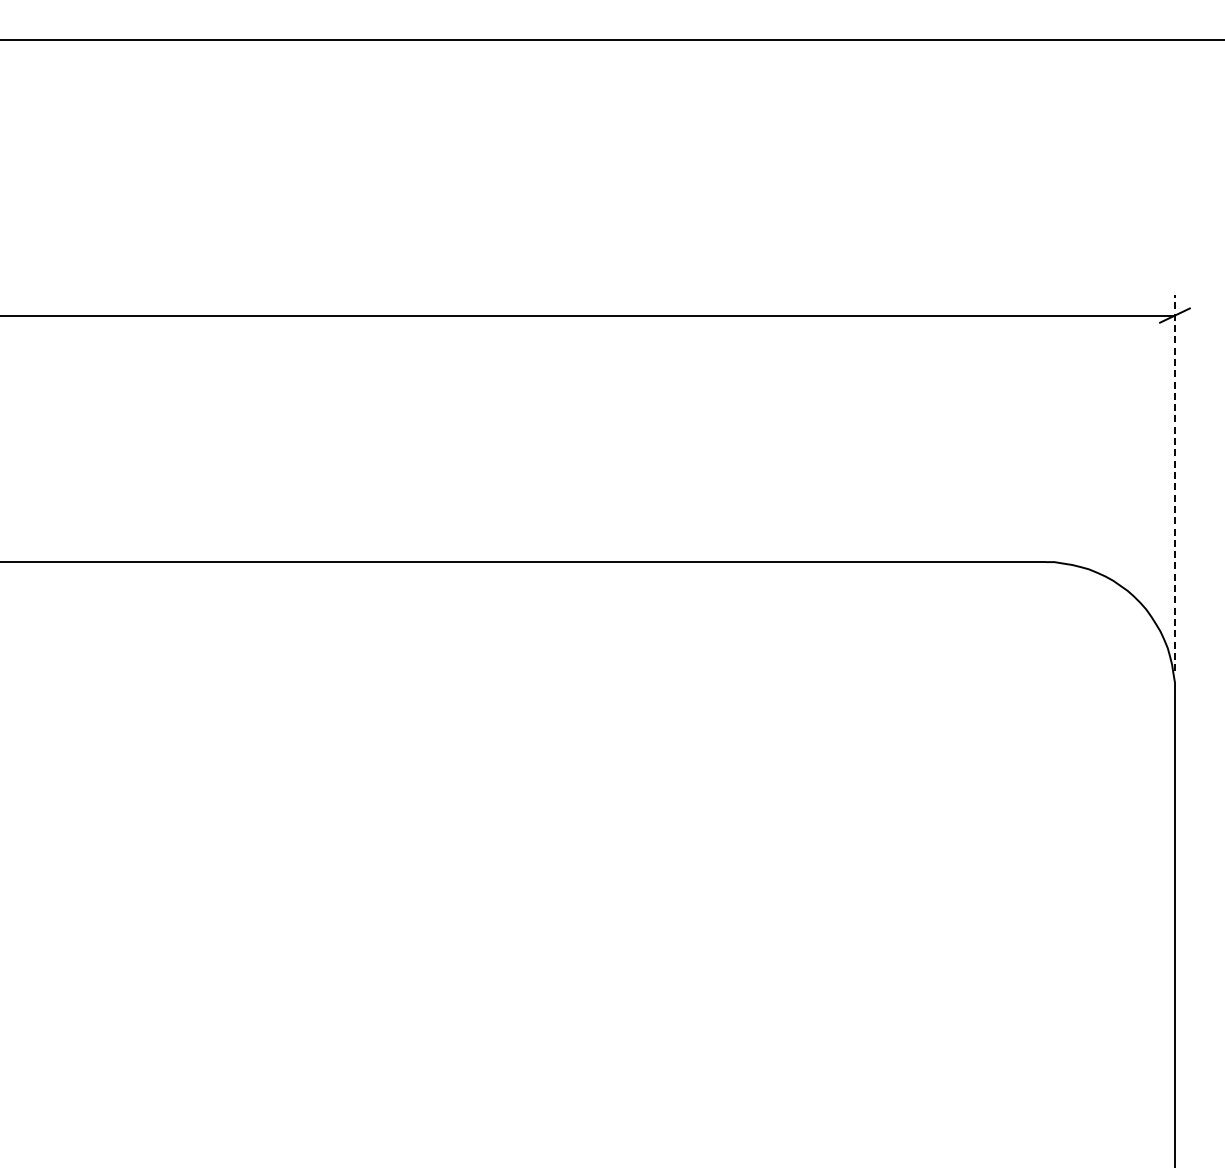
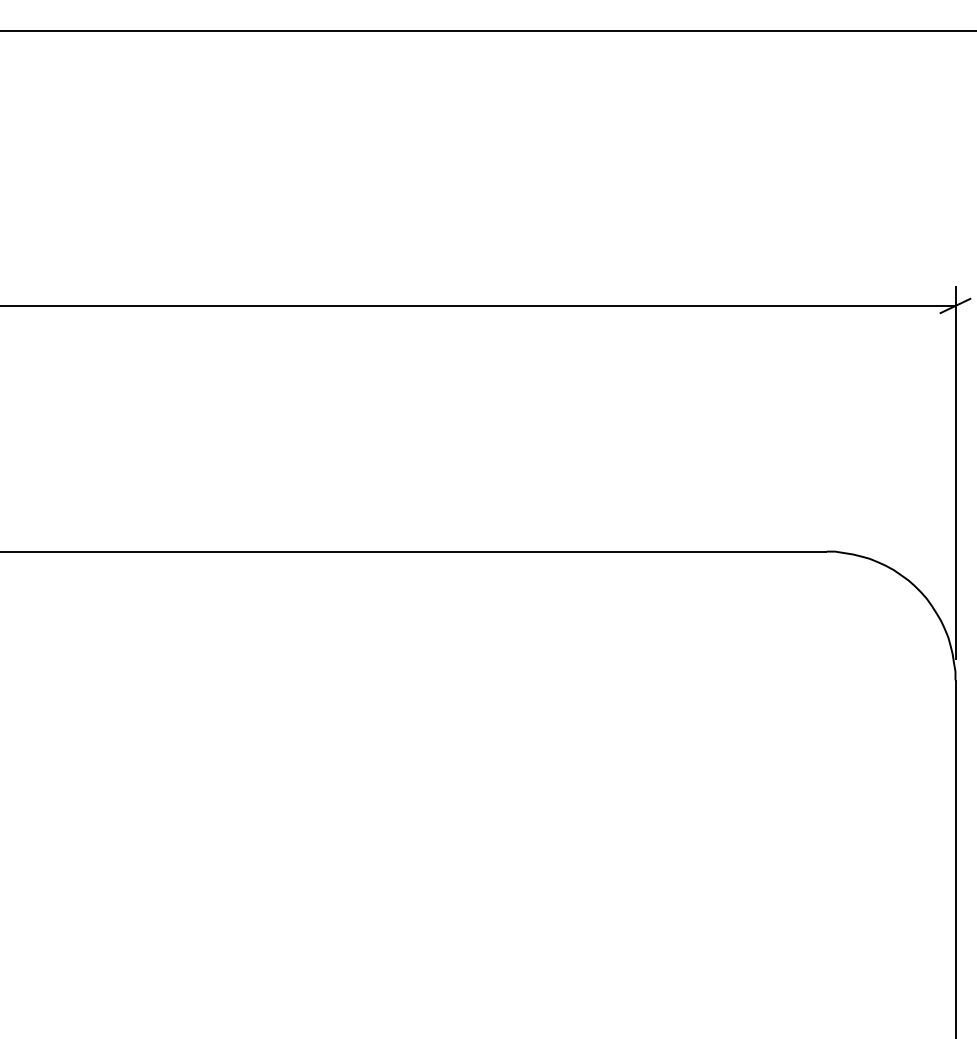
line: (1174, 482) -> (954, 472), dashed -> solid

